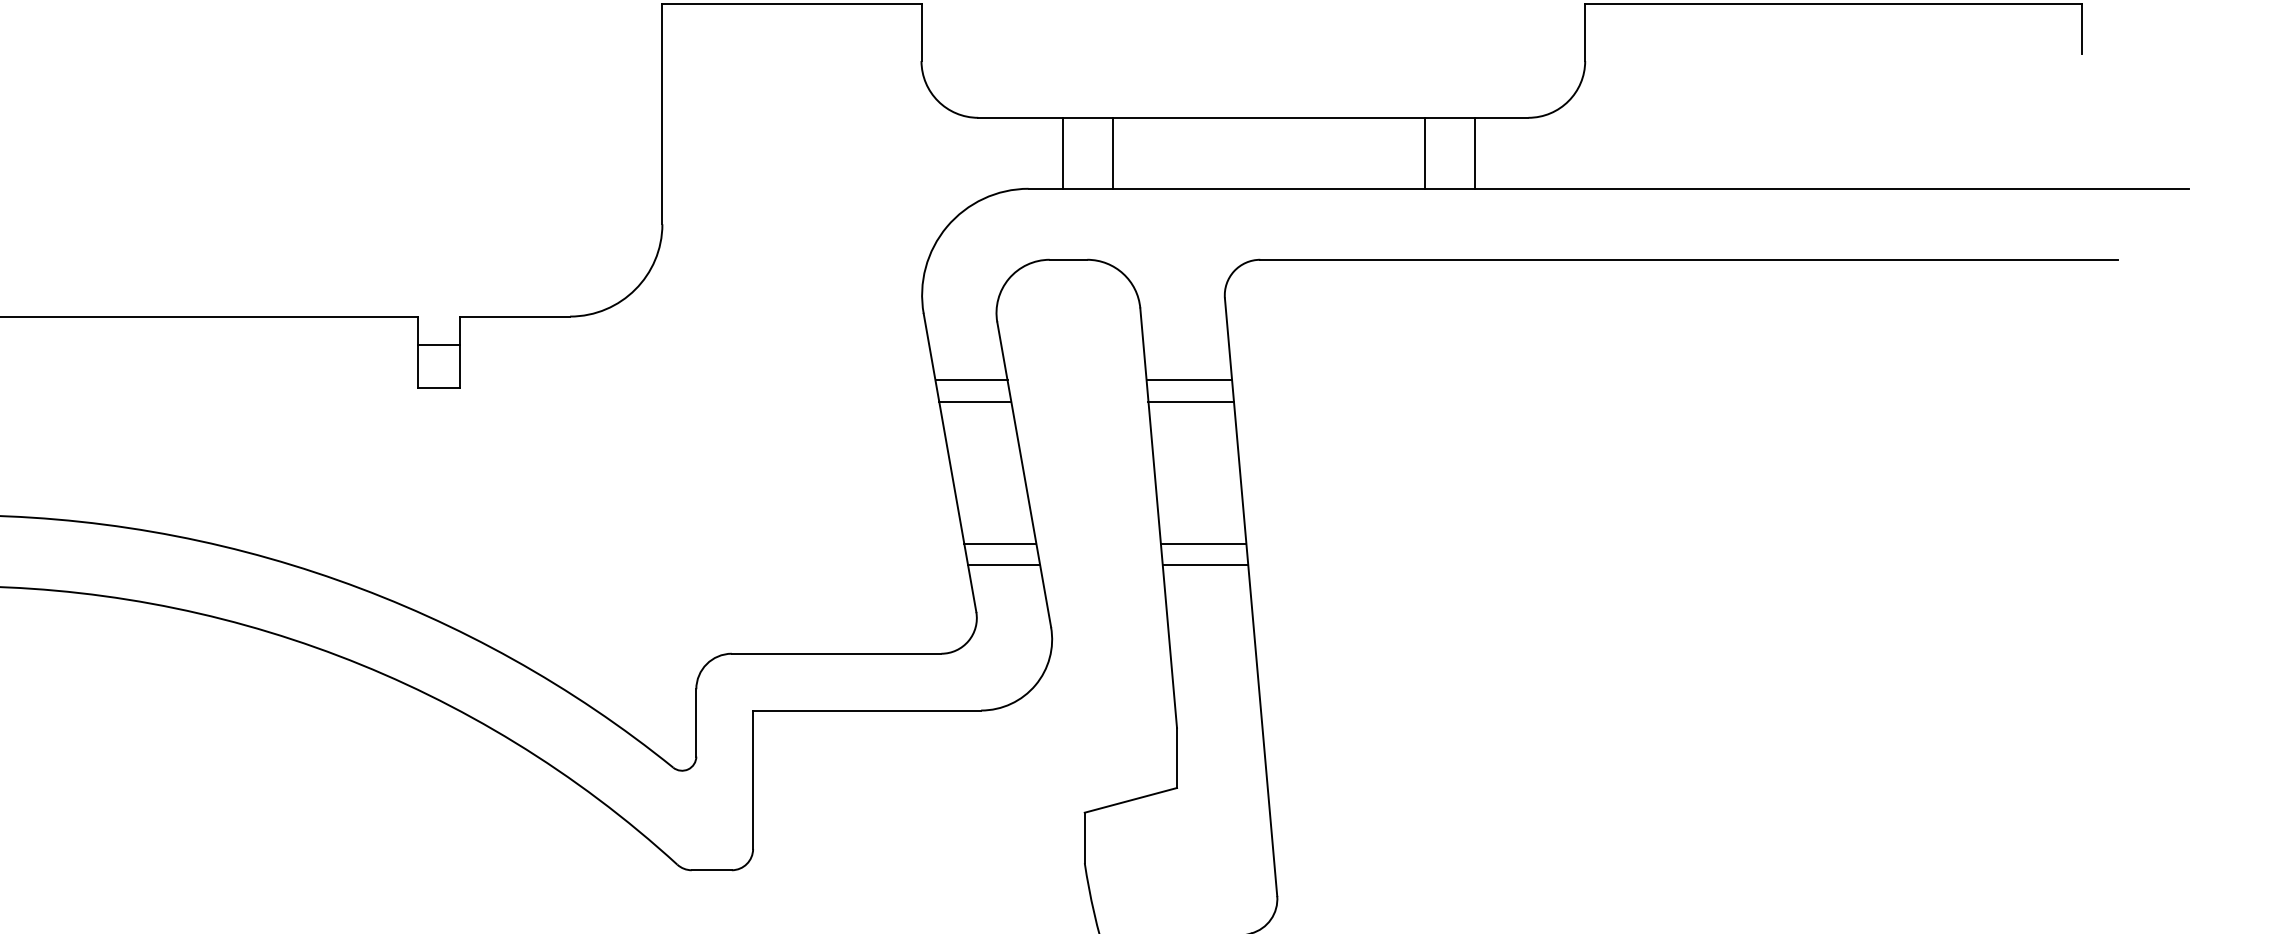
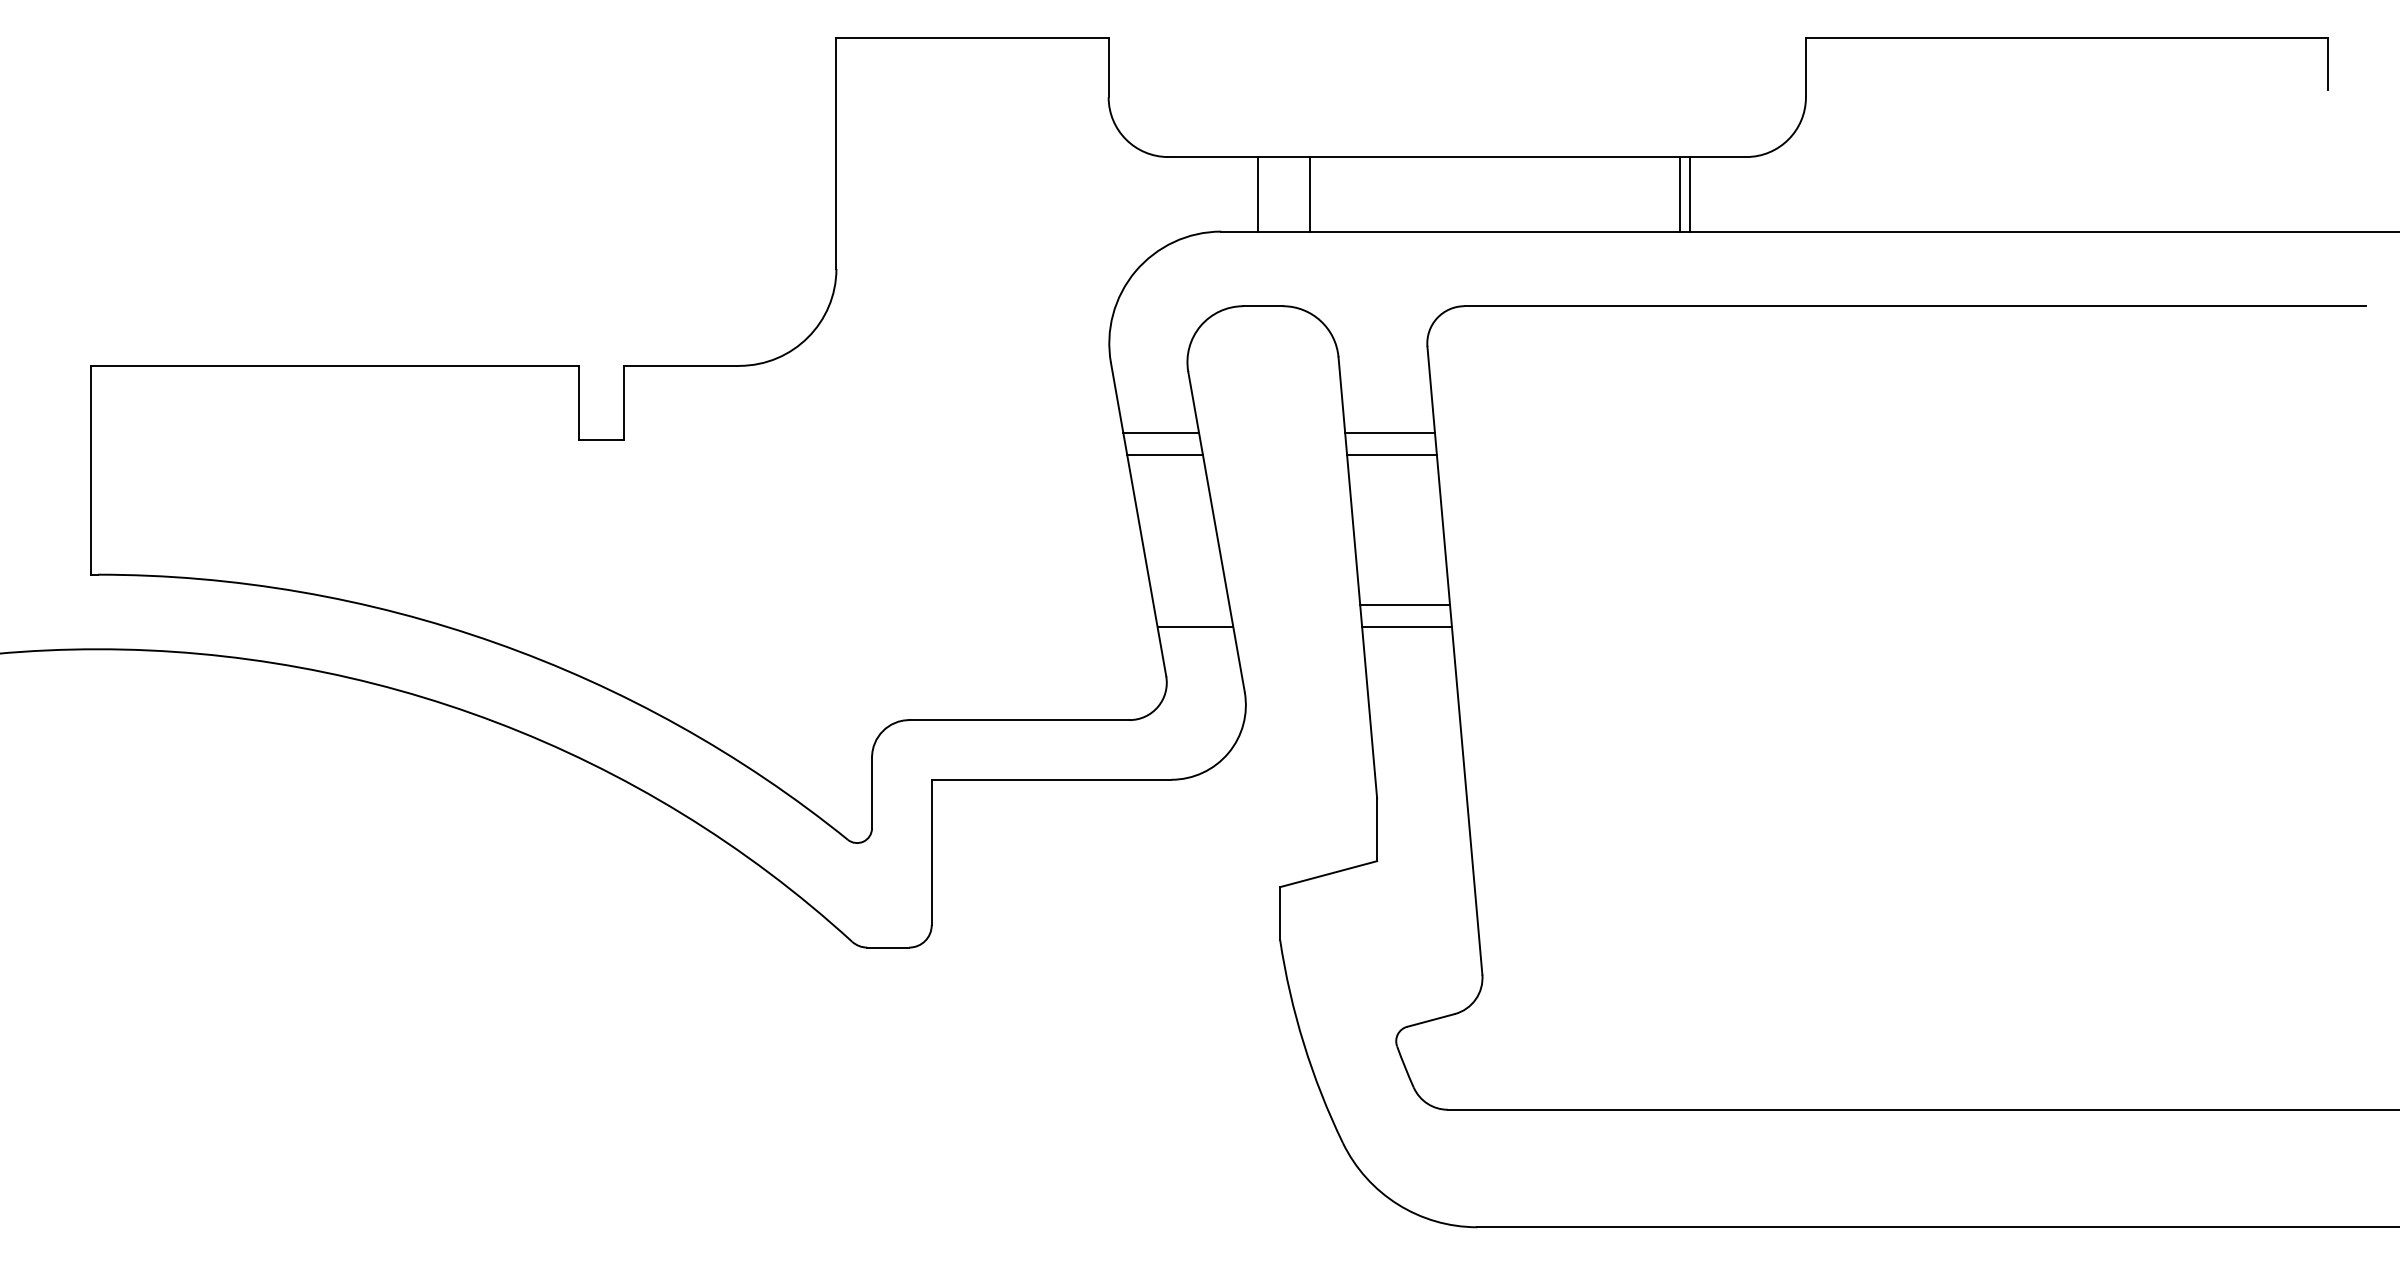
line: (1425, 153) -> (1680, 194), moved
line: (438, 344) -> (601, 395), removed
line: (1000, 543) -> (1191, 604), removed

